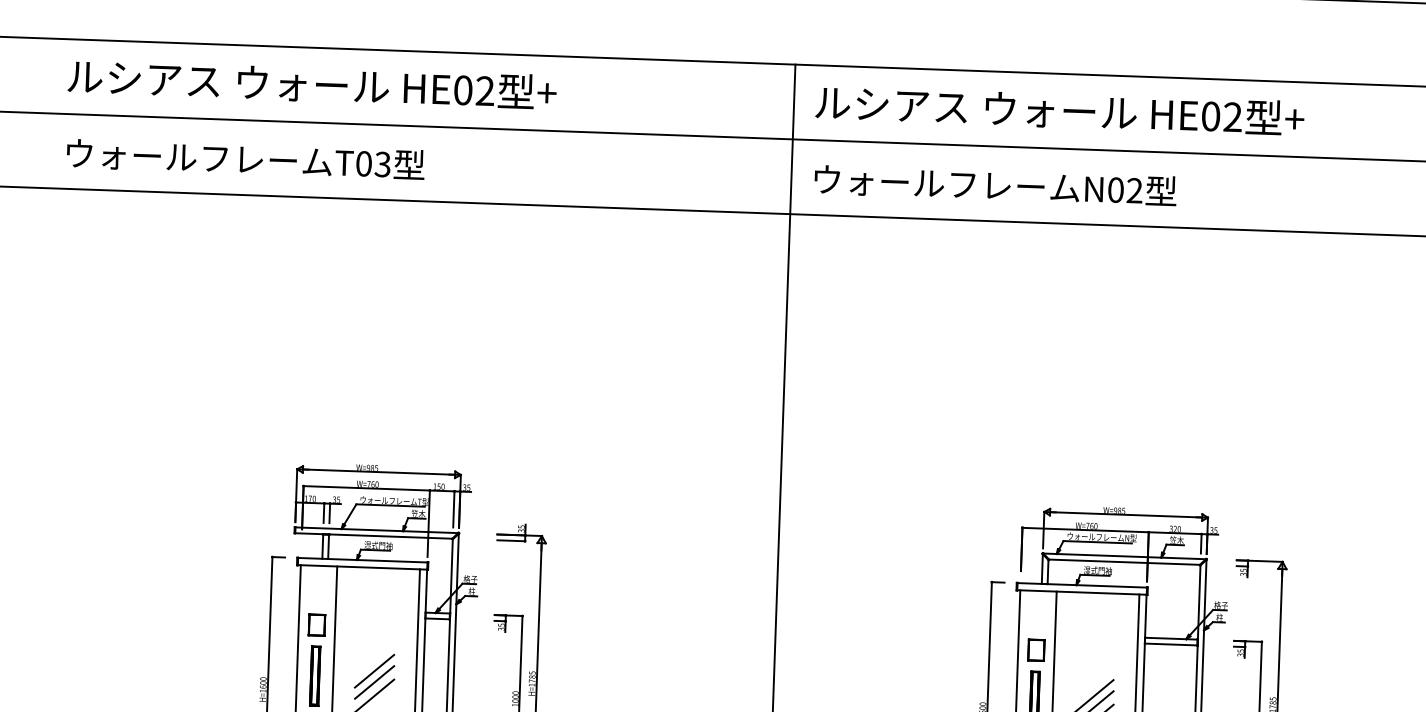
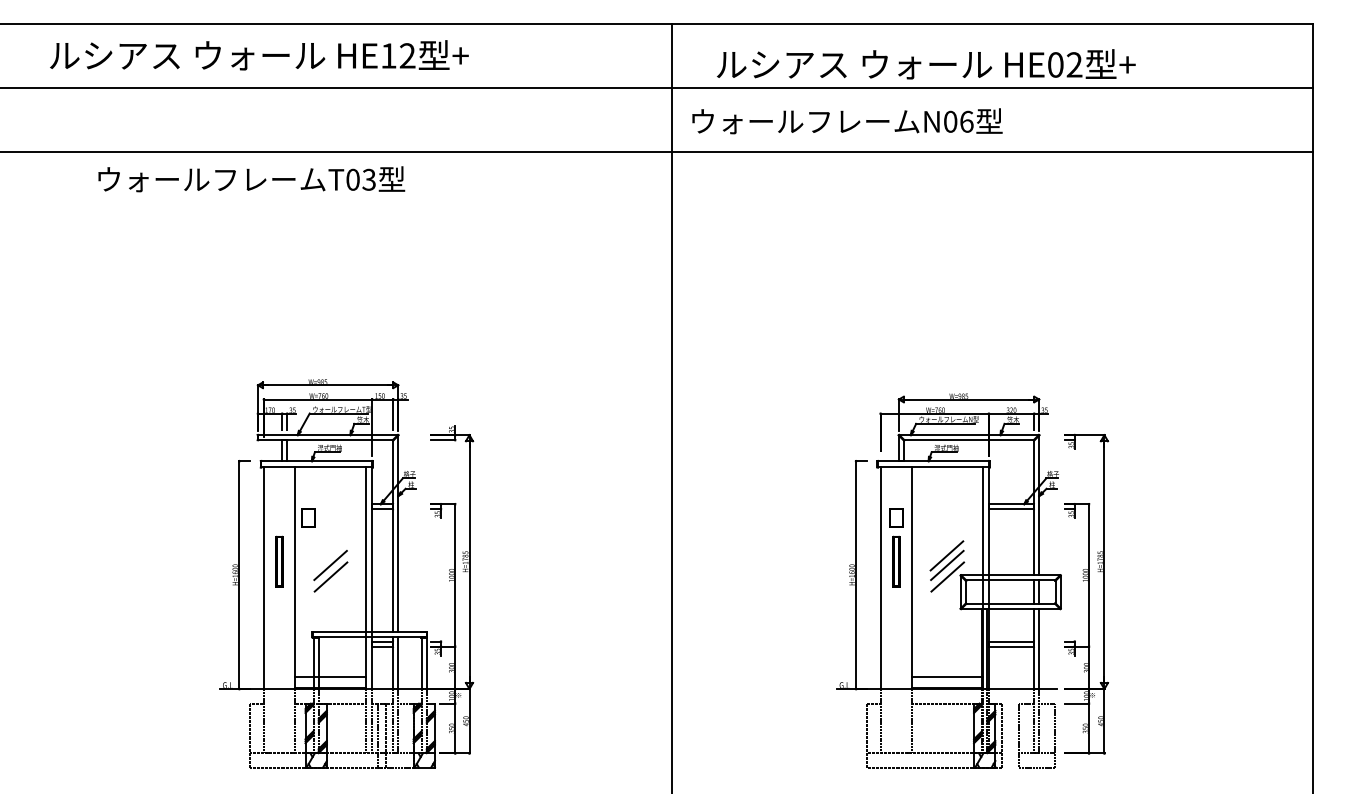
text: (462, 89) -> (388, 55), HE02 -> HE12
text: (1060, 110) -> (926, 64), moved
text: (245, 159) -> (251, 179), moved
text: (1134, 190) -> (966, 121), N02 -> N06
part: (316, 624) -> (308, 517), moved
line: (373, 670) -> (329, 555), removed

